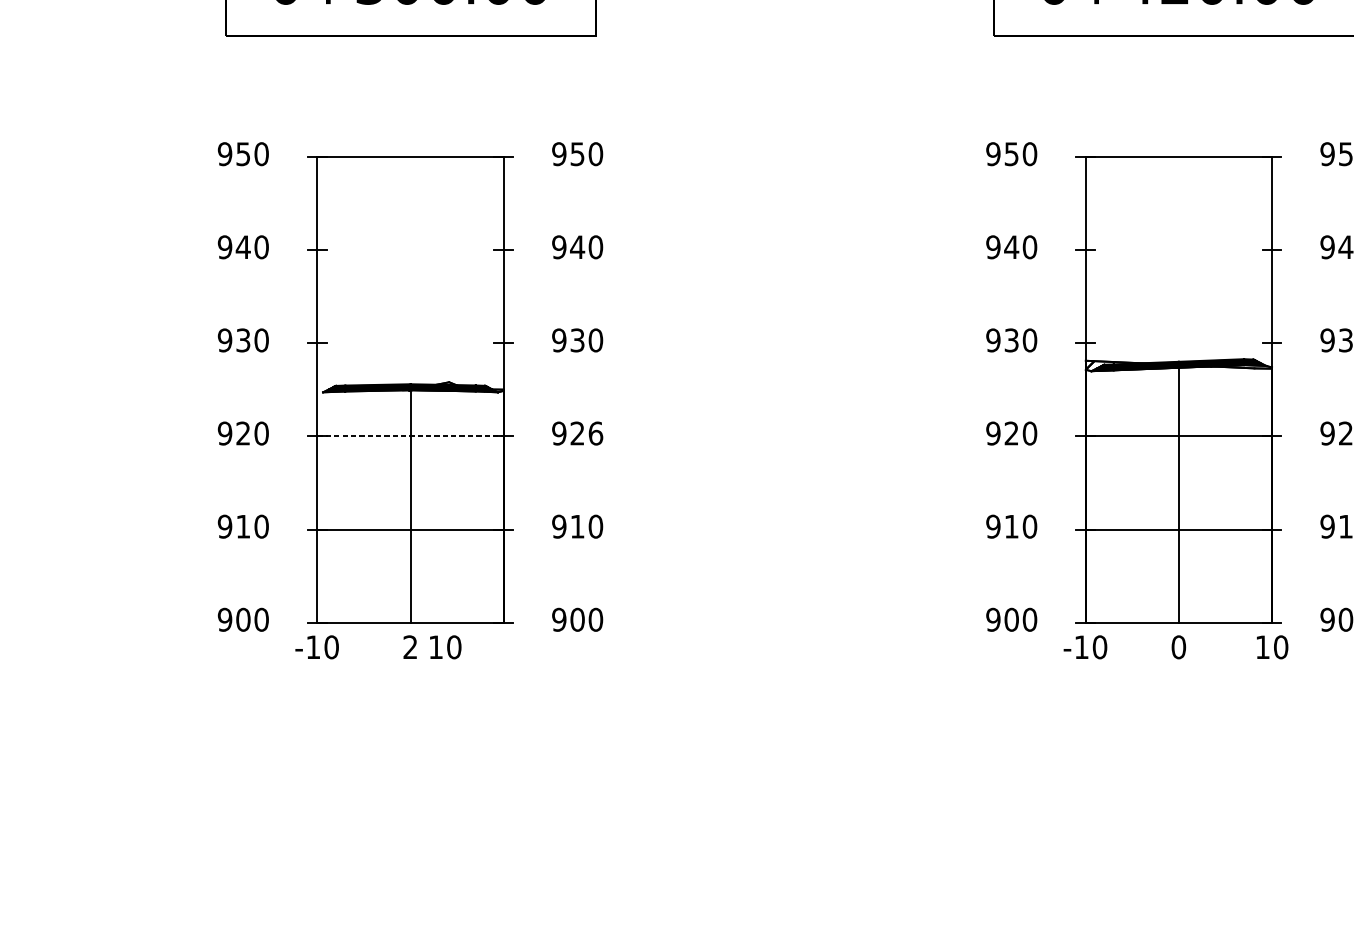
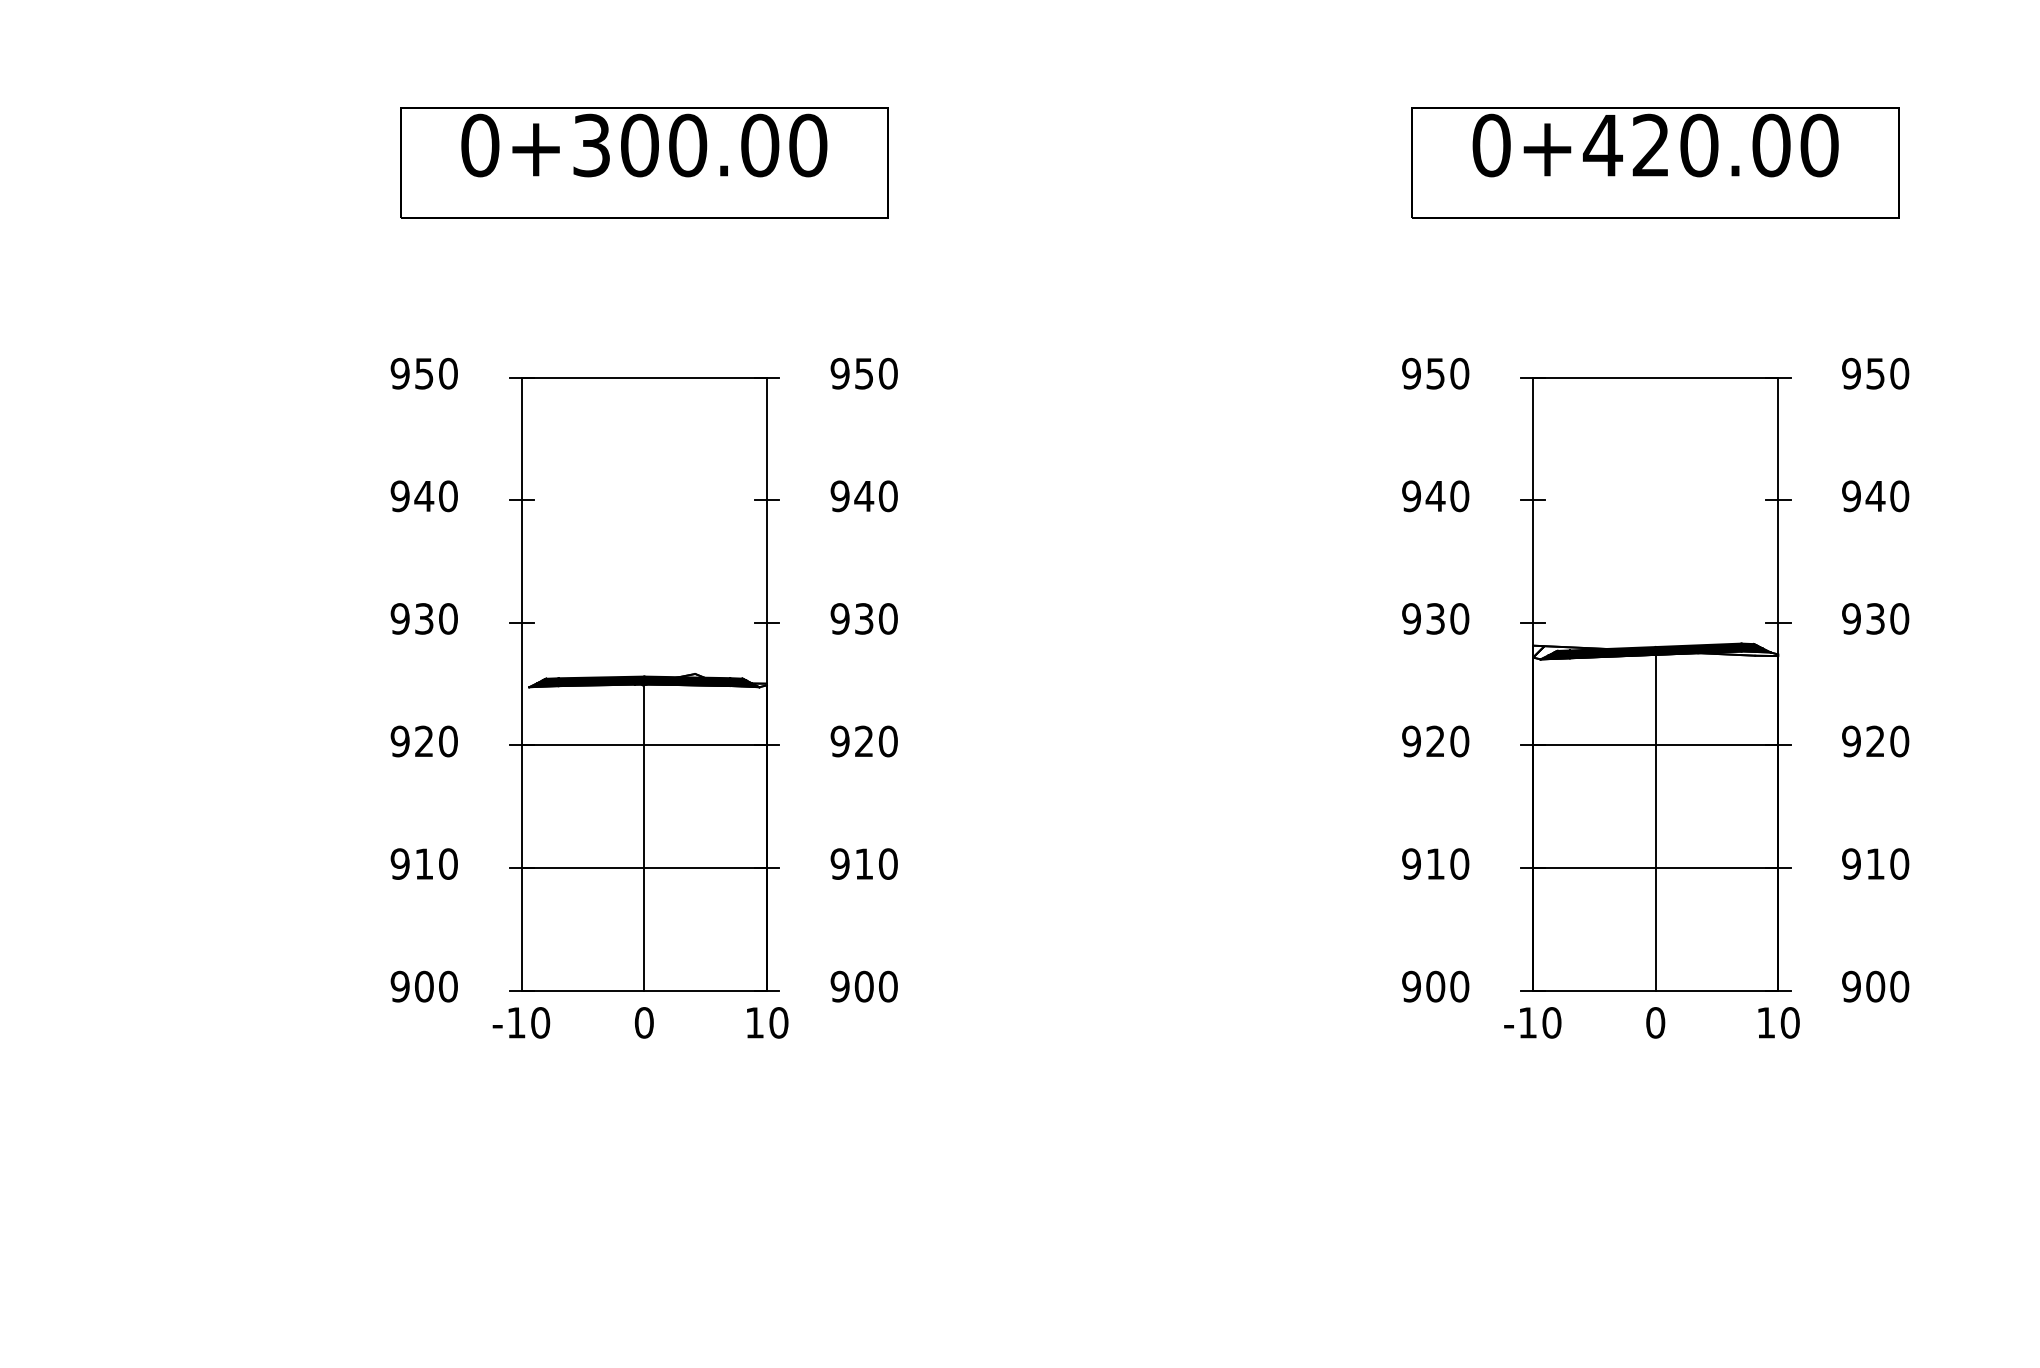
text: (595, 433) -> (887, 741), 926 -> 920
line: (410, 436) -> (644, 745), dashed -> solid
text: (409, 647) -> (643, 1022), 2 -> 0
text: (445, 647) -> (767, 1022), moved

